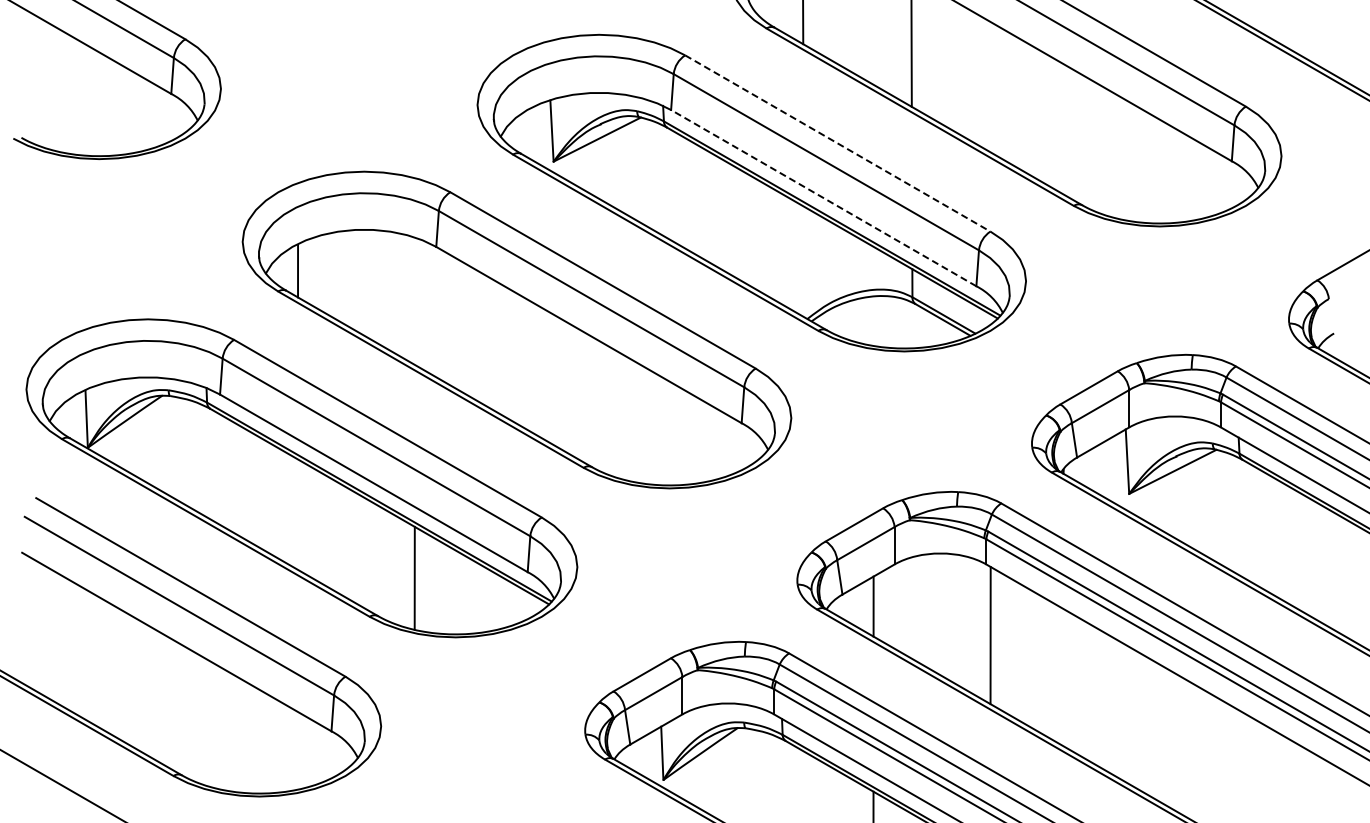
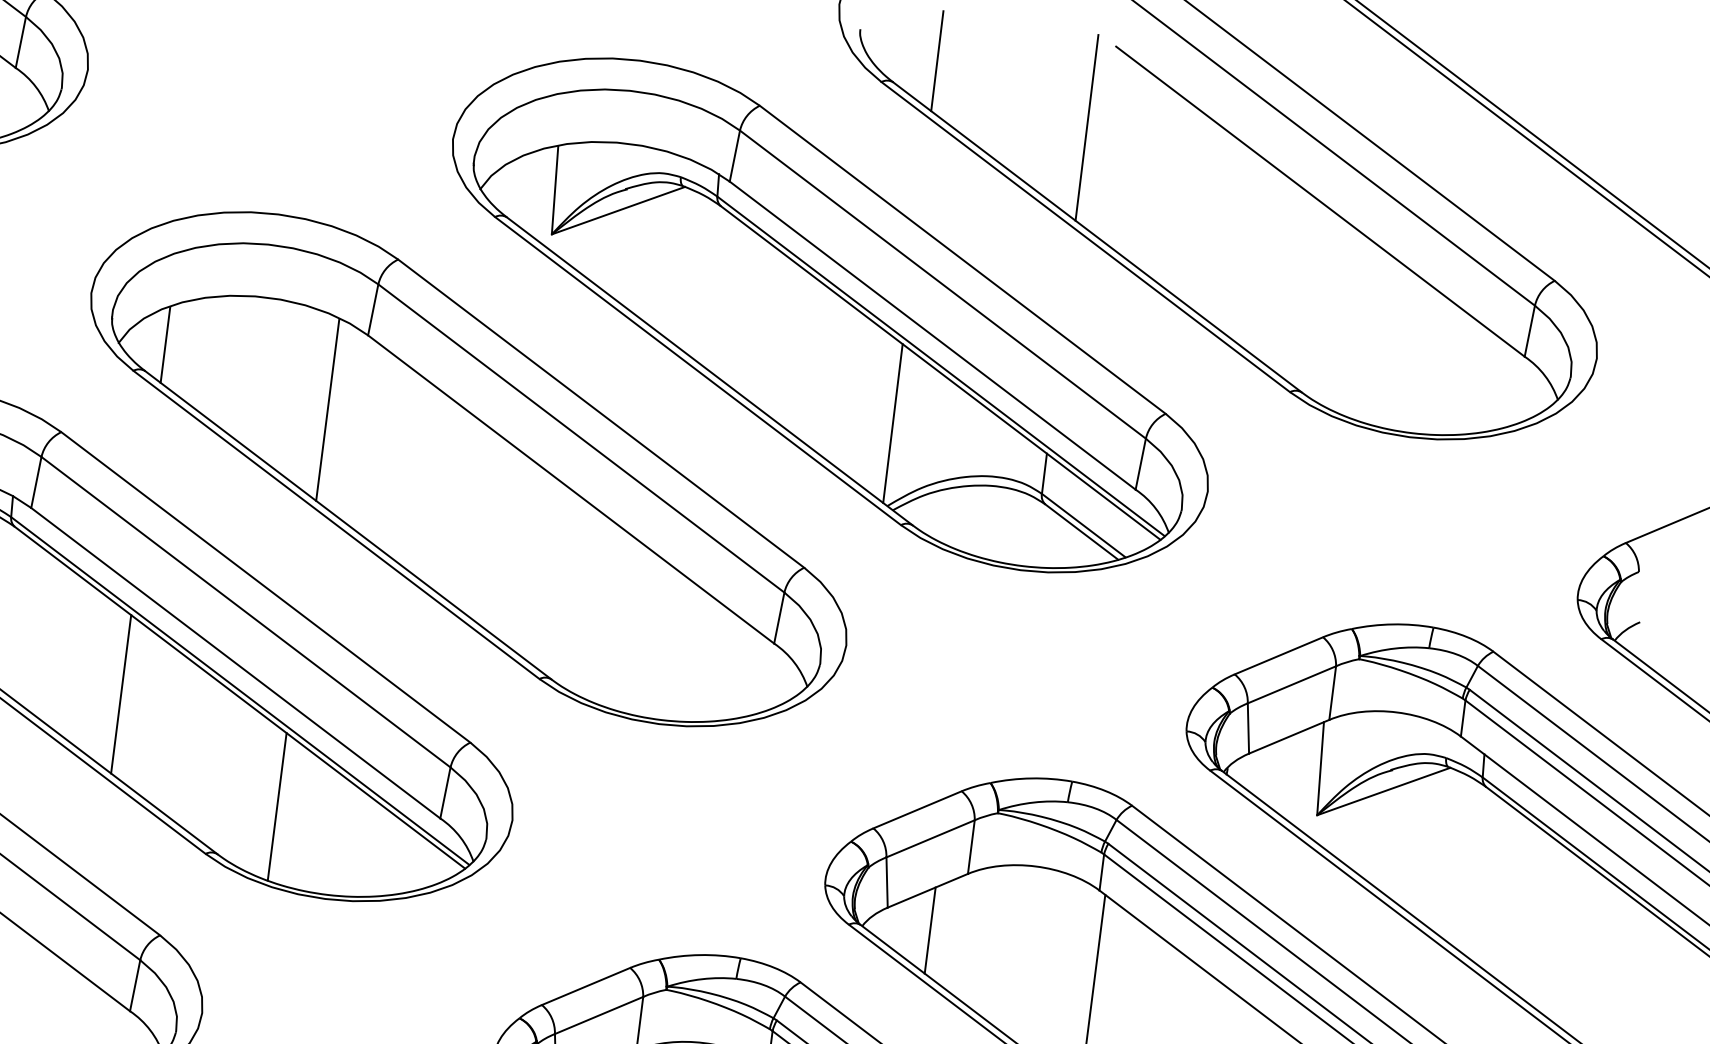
line: (838, 143) -> (963, 259), dashed -> solid
line: (823, 197) -> (932, 334), dashed -> solid
line: (803, 261) -> (892, 422), added
line: (414, 301) -> (326, 409), added
line: (297, 514) -> (120, 694), added

